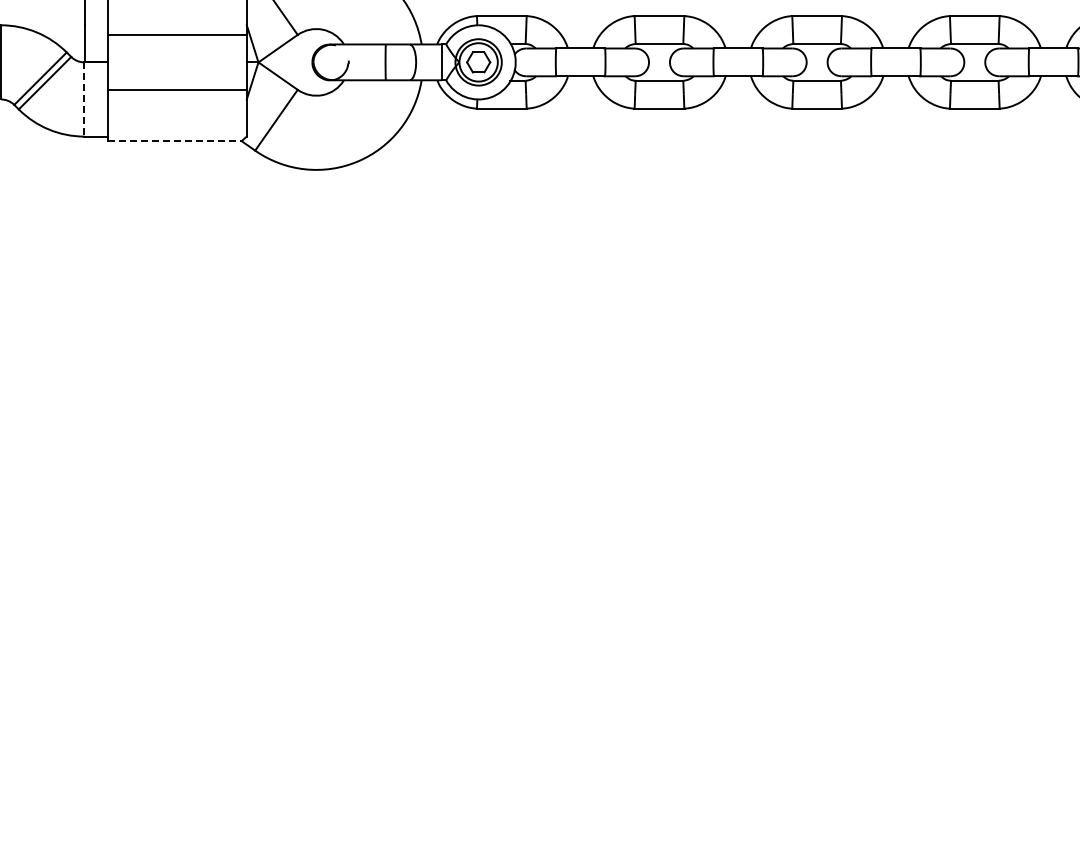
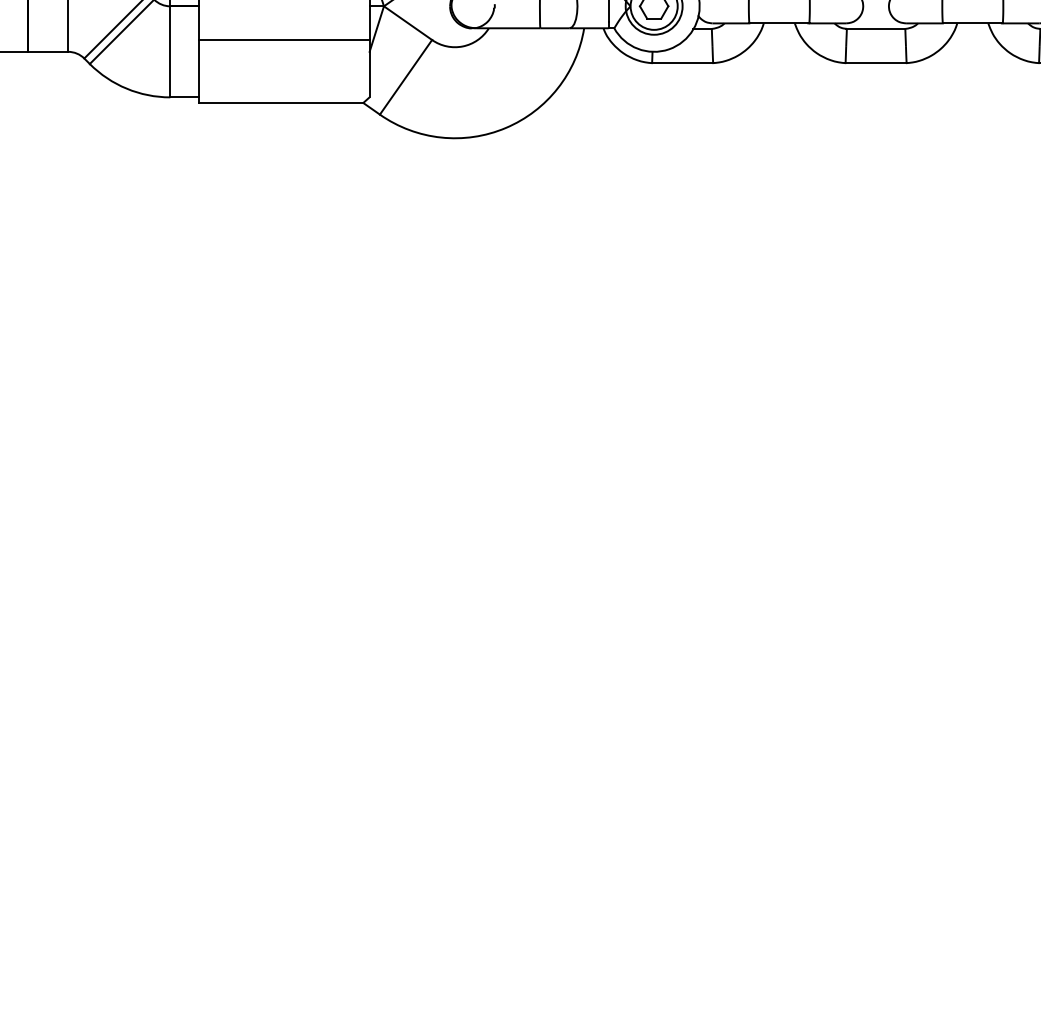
line: (84, 99) -> (170, 51), dashed -> solid
line: (175, 141) -> (282, 103), dashed -> solid

